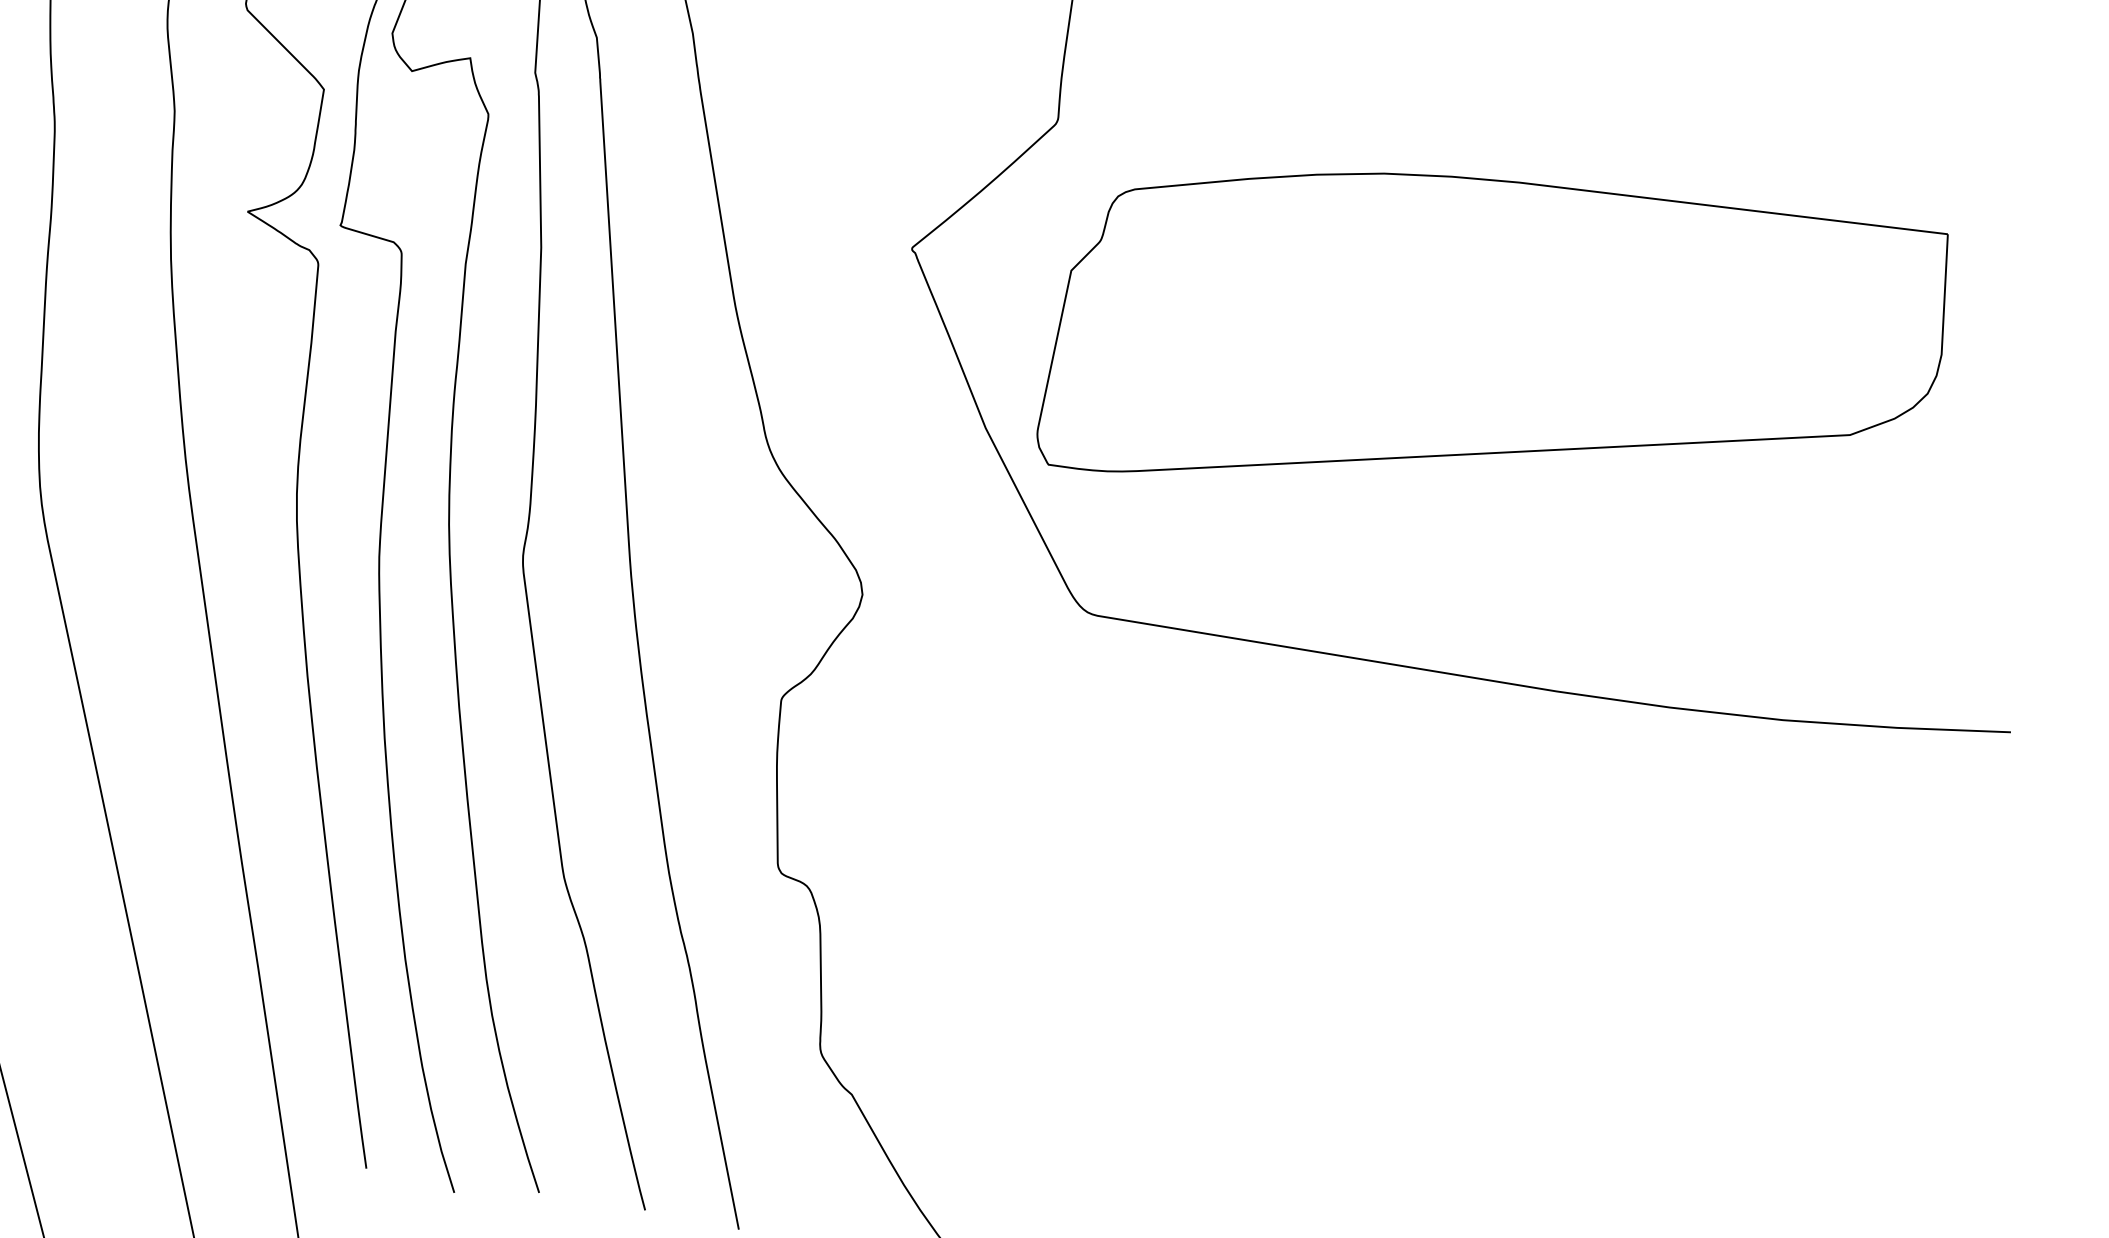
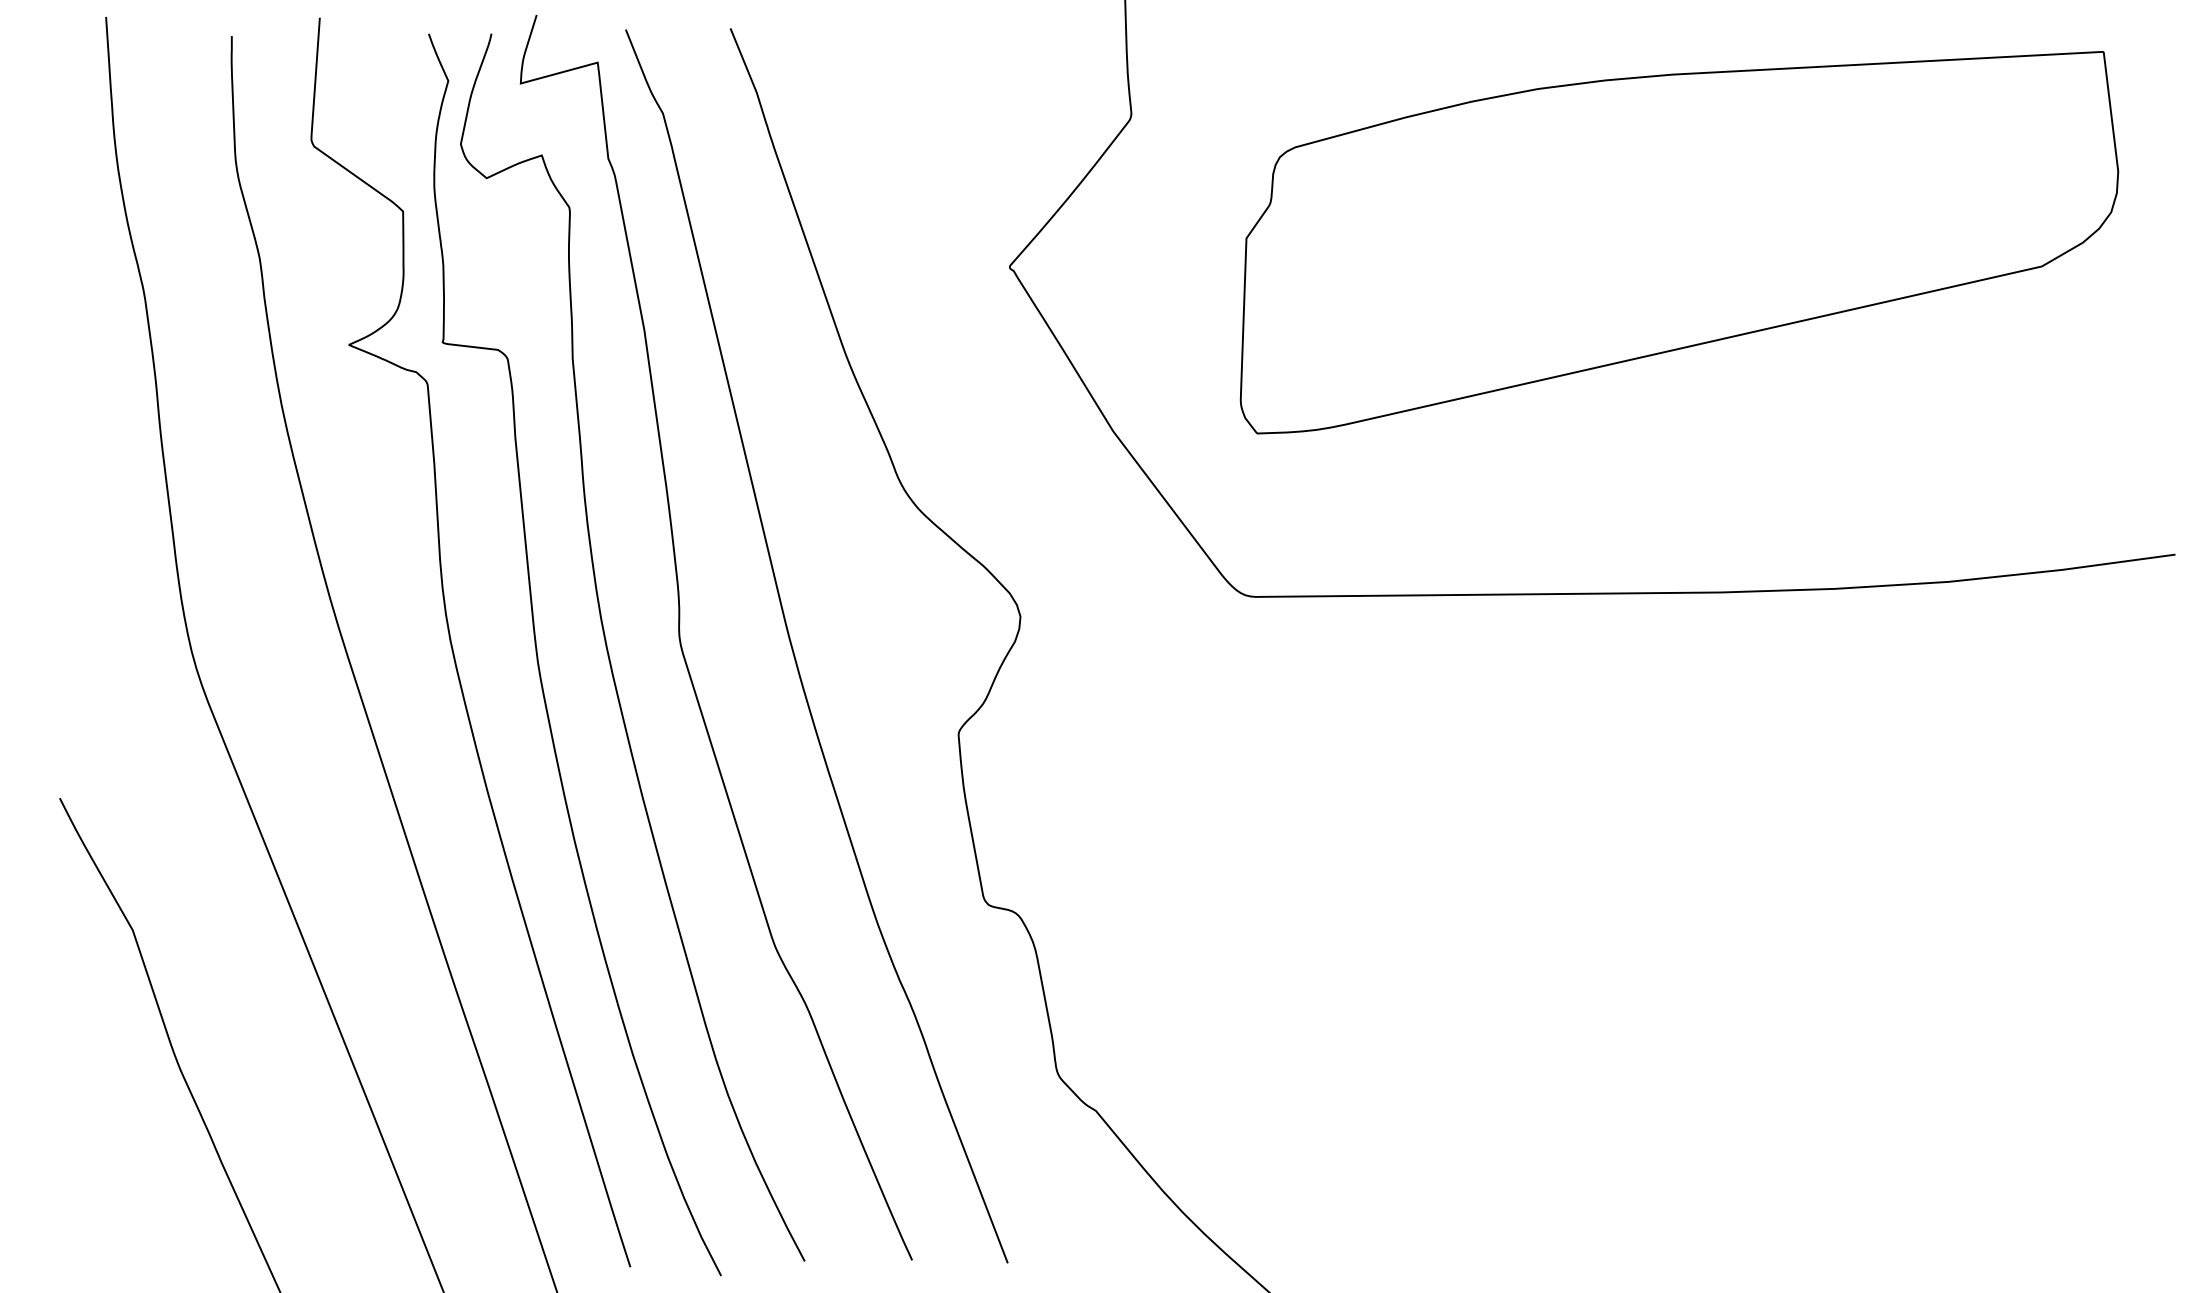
part: (1497, 349) -> (1679, 242), moved

